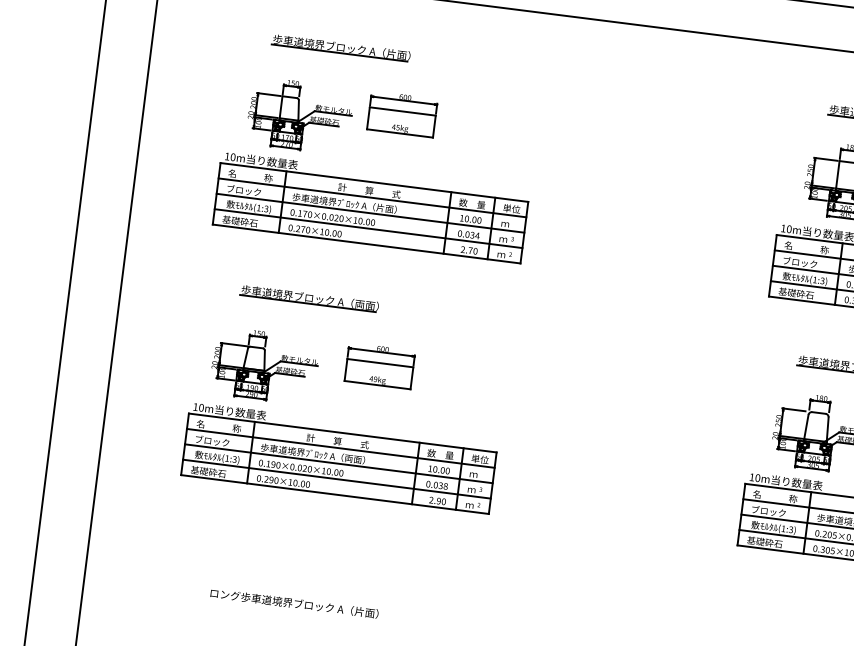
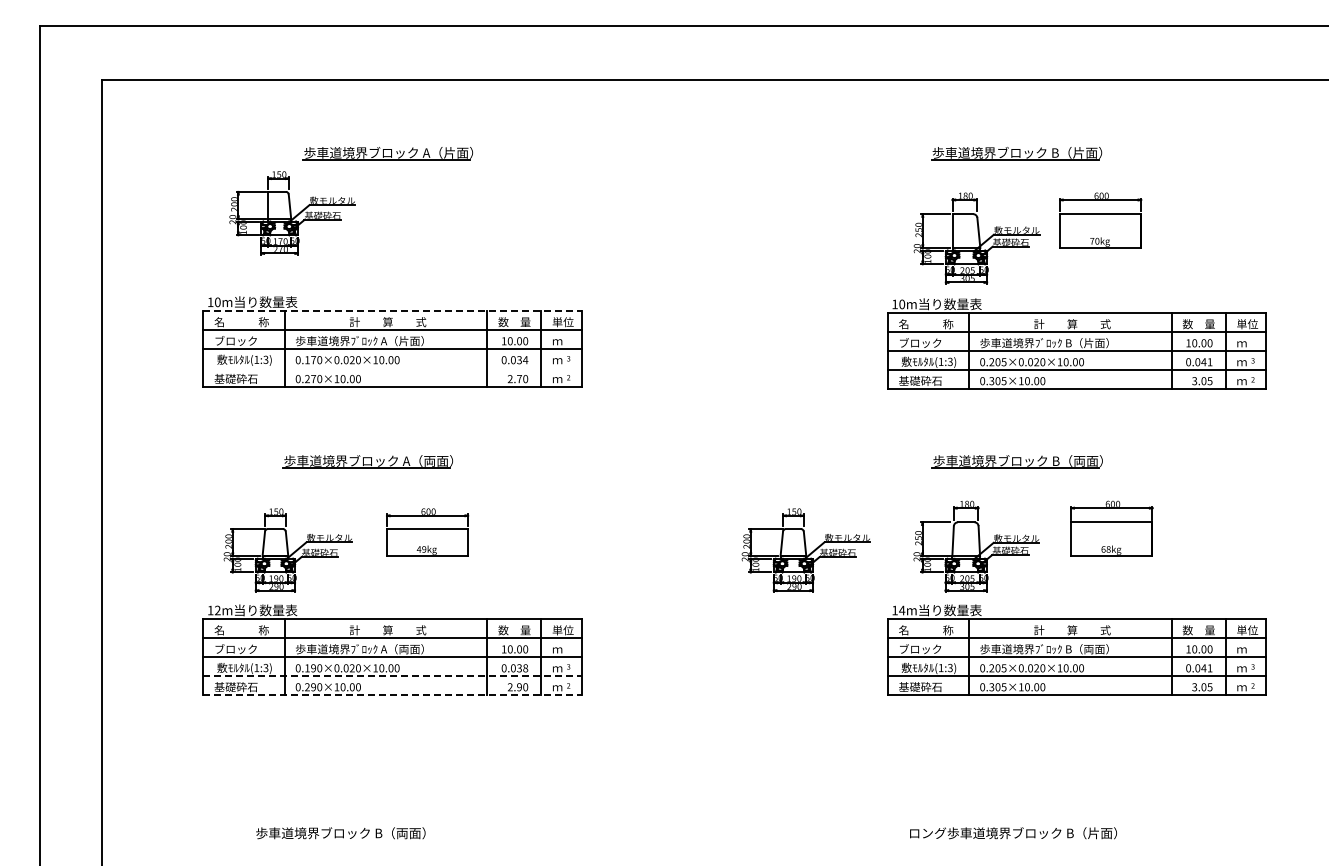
part: (340, 47) -> (387, 153), moved
part: (401, 114) -> (415, 224), removed
part: (300, 116) -> (292, 213), moved
line: (375, 182) -> (393, 311), solid -> dashed
line: (368, 229) -> (392, 368), removed
part: (309, 298) -> (367, 461), moved
text: (201, 407) -> (217, 610), 10m -> 12m
part: (685, 419) -> (805, 550), added
text: (758, 478) -> (902, 610), 10m -> 14m
line: (337, 479) -> (393, 676), solid -> dashed
line: (335, 494) -> (393, 695), solid -> dashed
text: (293, 603) -> (359, 833), ロング歩車道境界ブロック A（片面） -> 歩車道境界ブロック B（両面）

